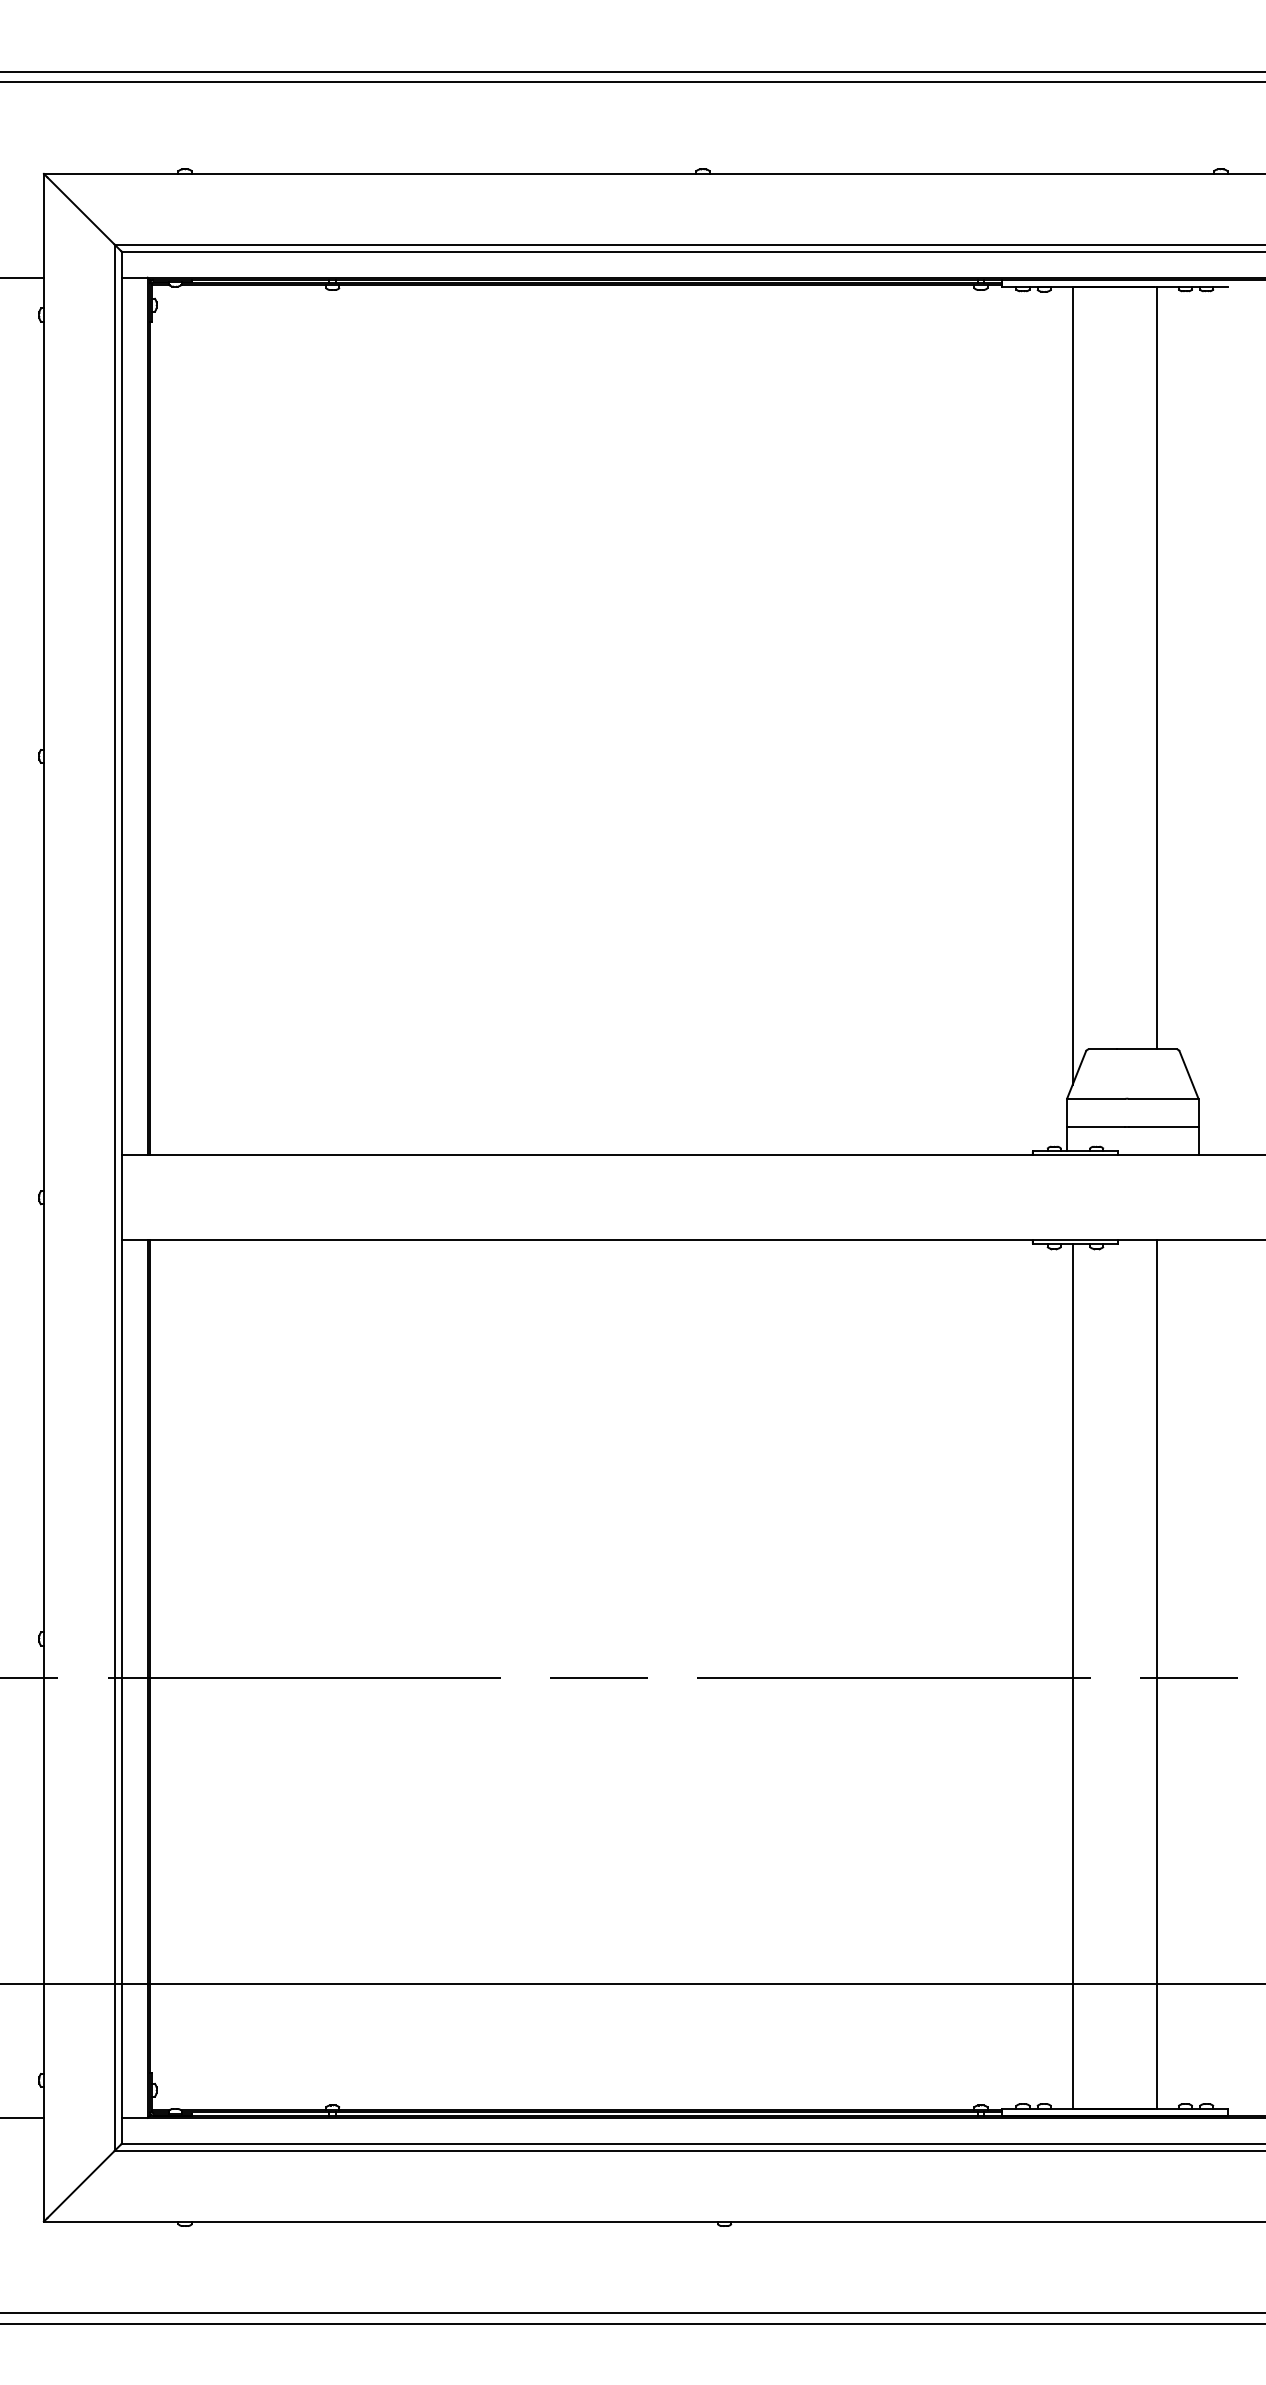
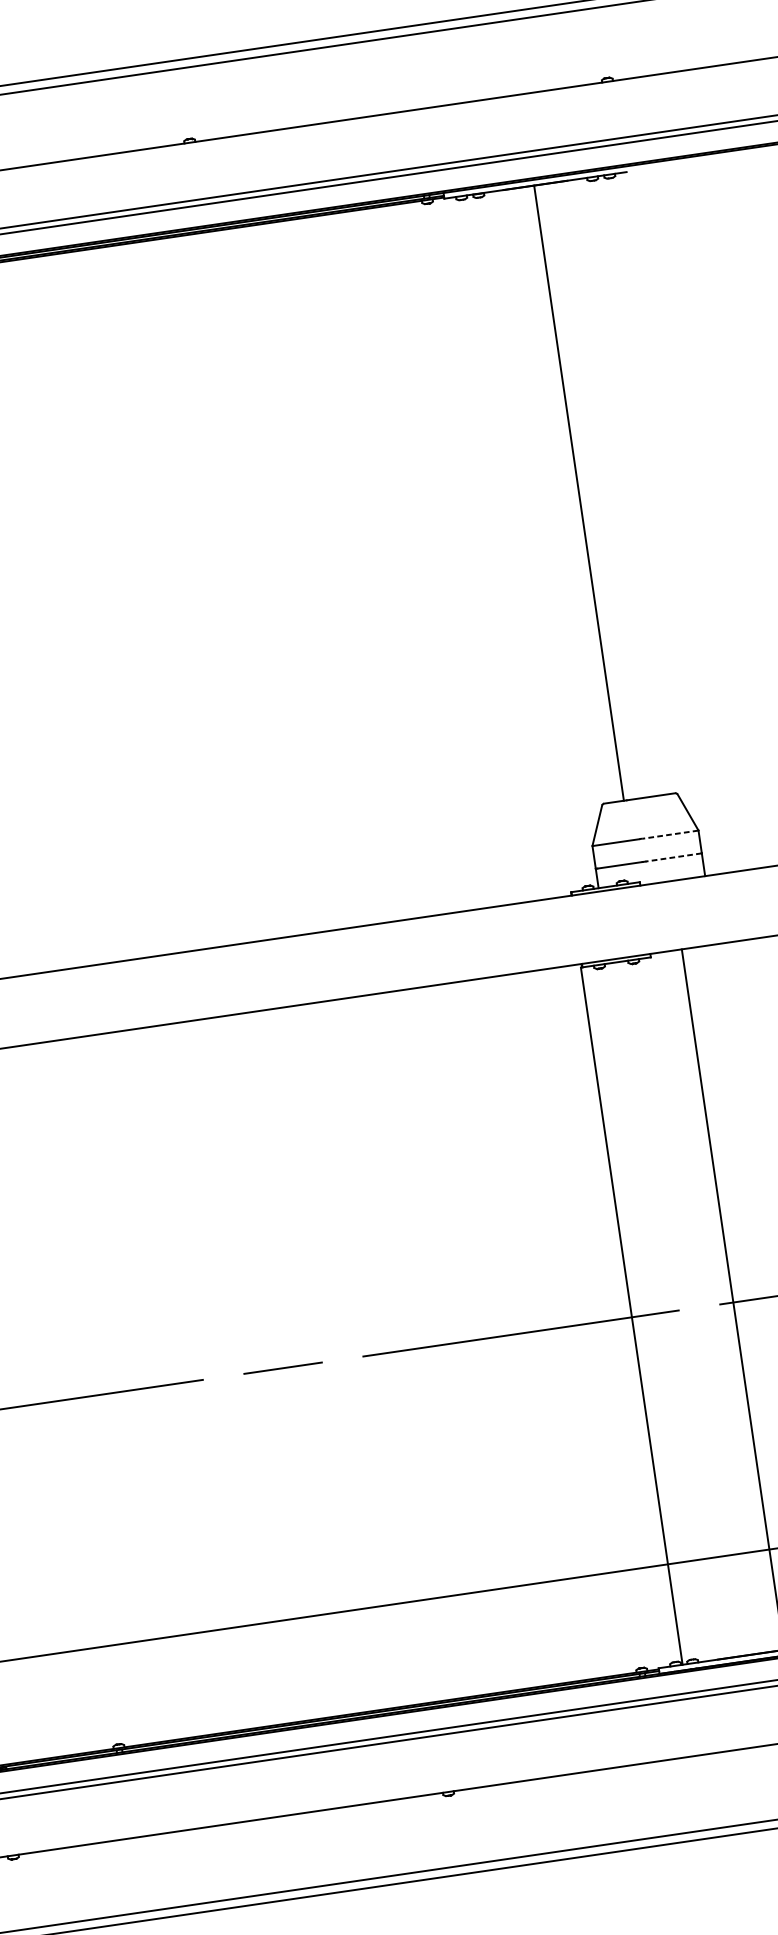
line: (1157, 667) -> (579, 492), moved
line: (1072, 685) -> (548, 511), removed
line: (1163, 1098) -> (670, 834), solid -> dashed
line: (1163, 1127) -> (673, 857), solid -> dashed
line: (1072, 1676) -> (631, 1316), moved

